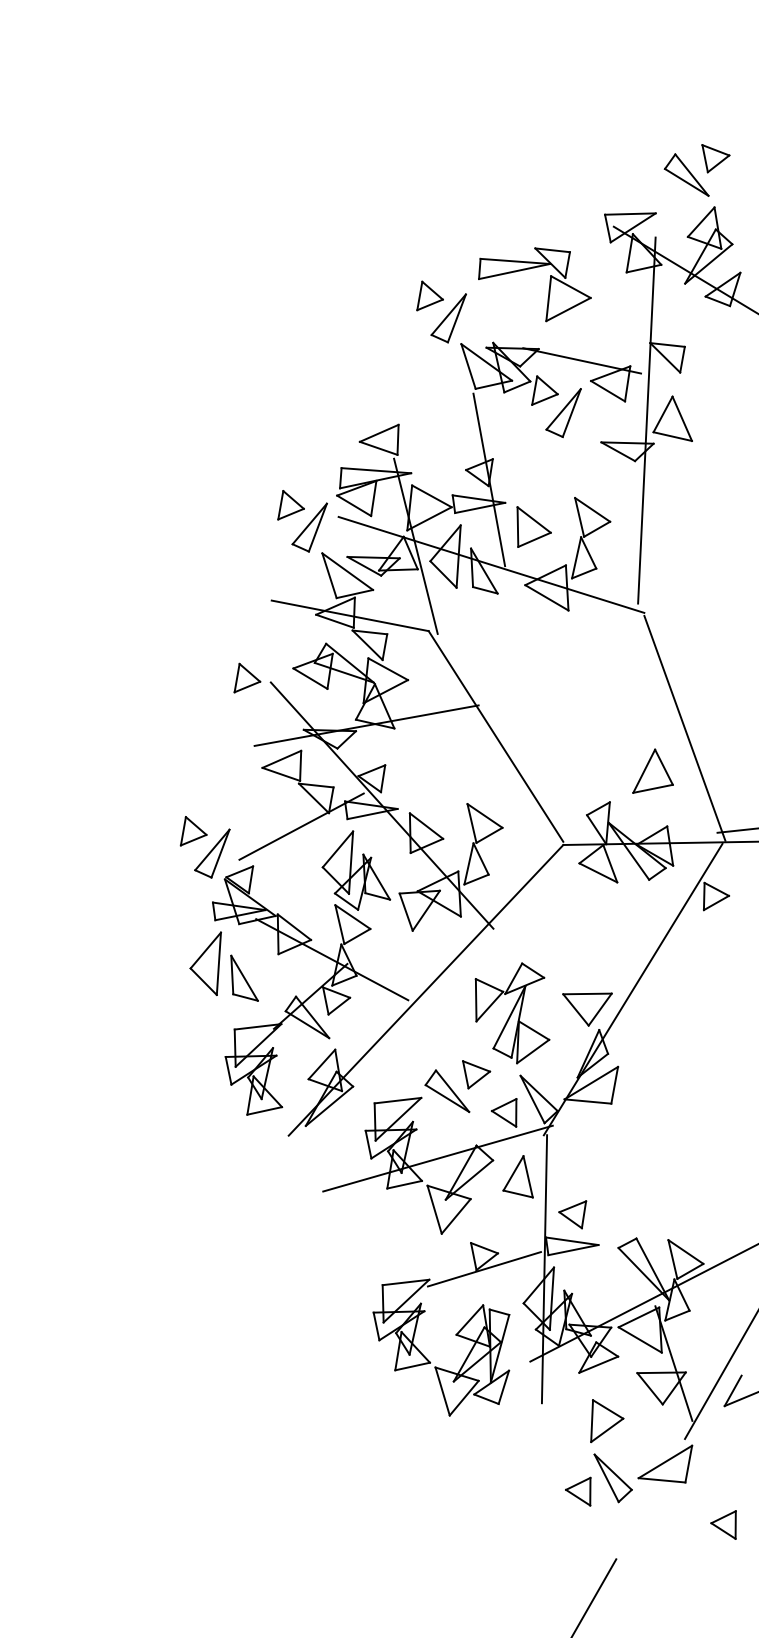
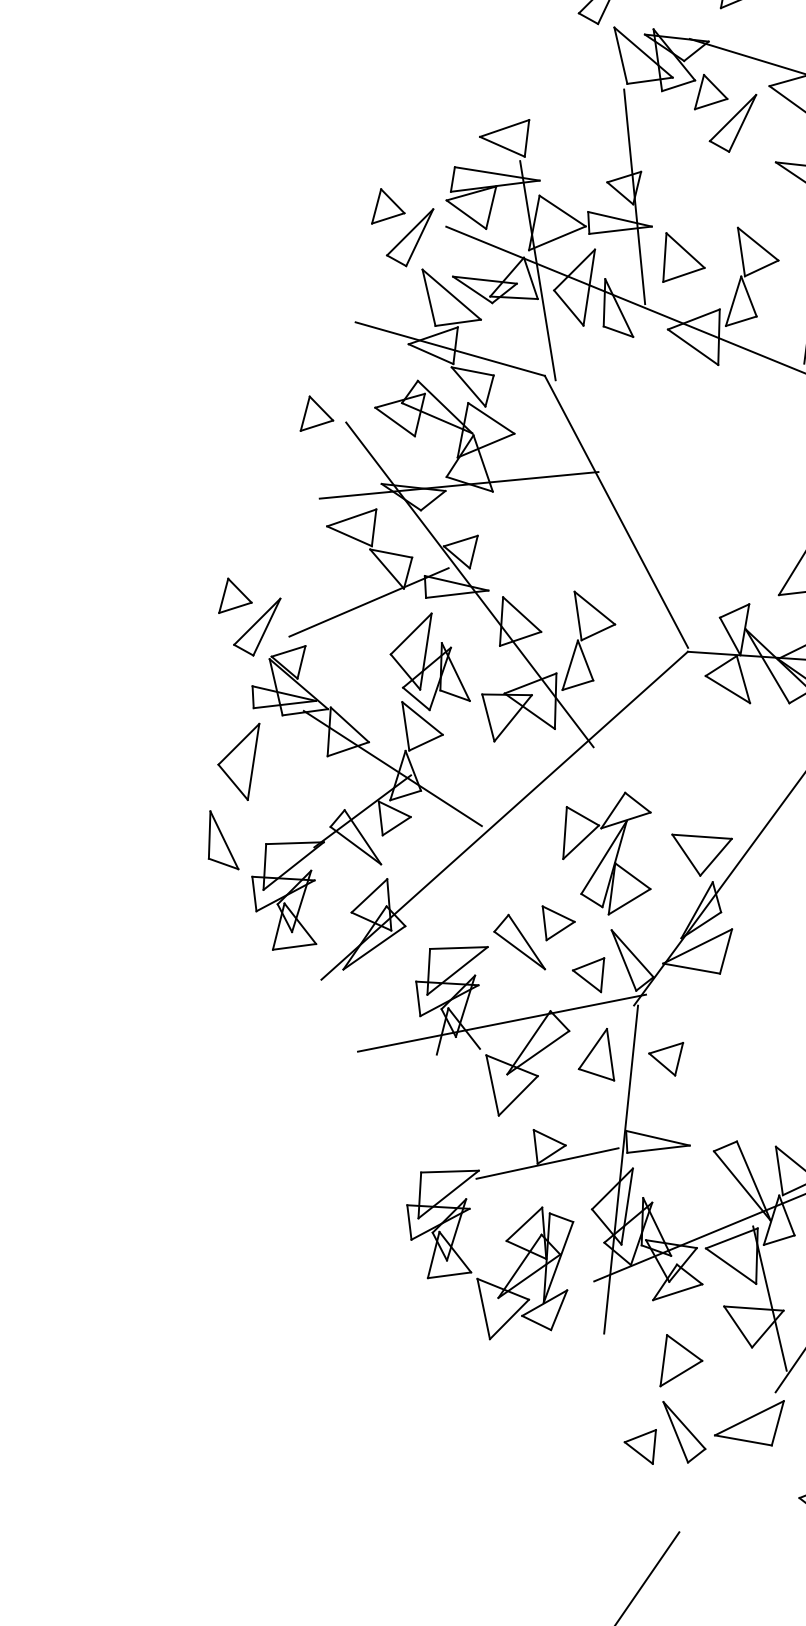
part: (244, 977) -> (224, 839), moved
line: (404, 1184) -> (458, 1051), removed
part: (572, 1214) -> (665, 1057), moved

